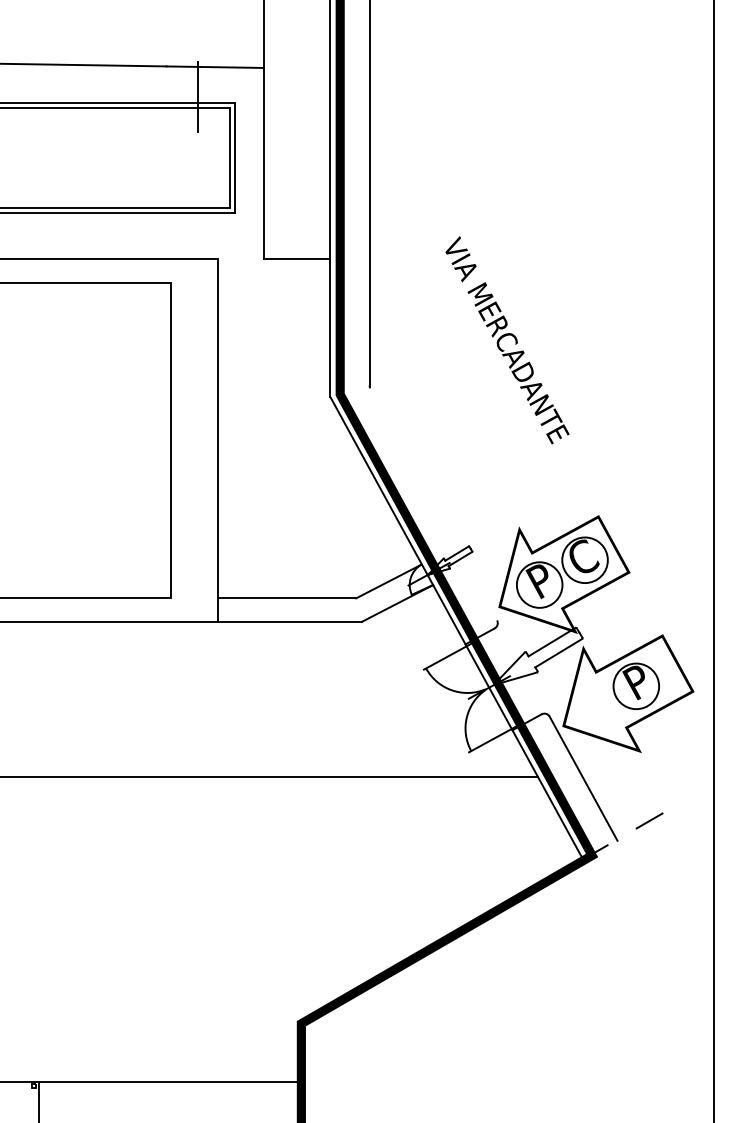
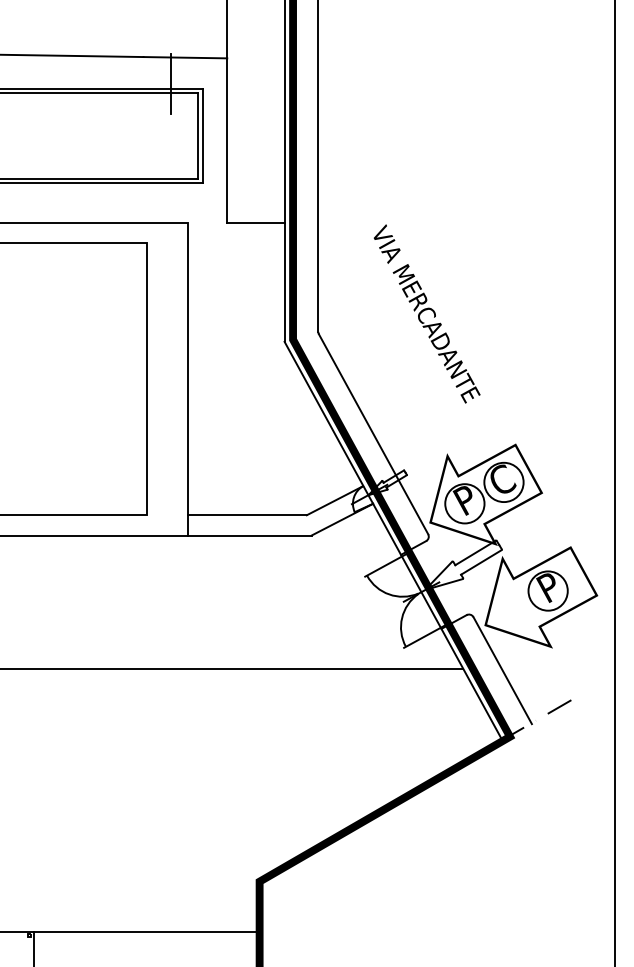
text: (506, 339) -> (426, 313), moved
line: (433, 504) -> (373, 434), added

